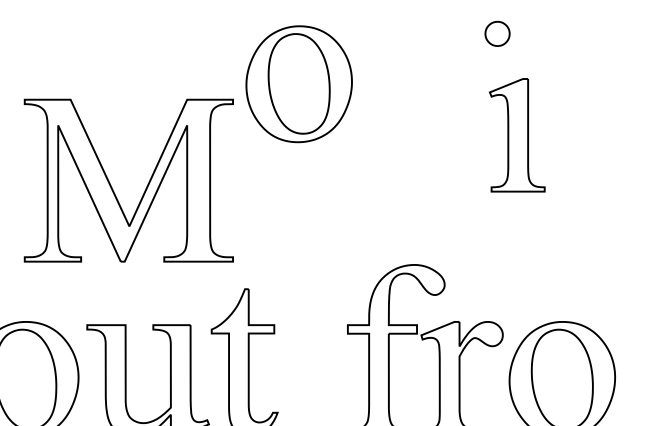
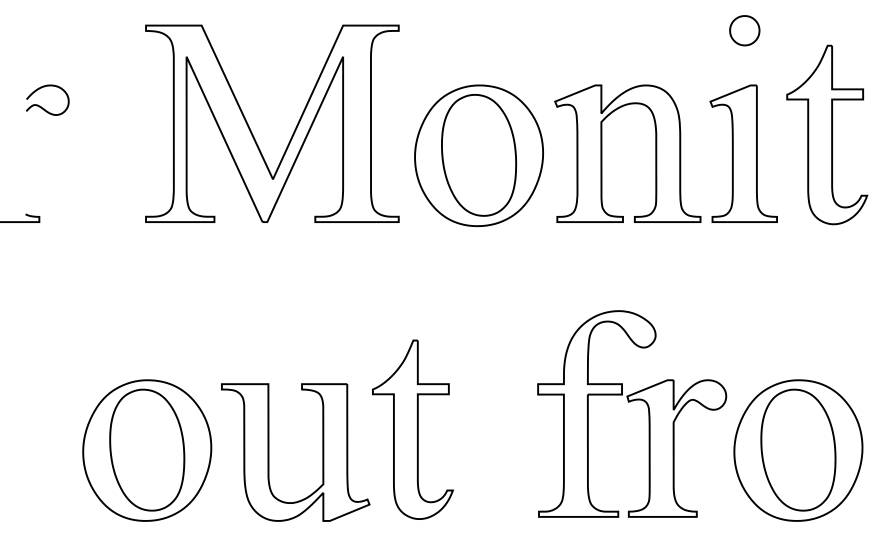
part: (497, 33) -> (744, 30), moved
part: (298, 84) -> (478, 155), moved
part: (586, 119) -> (827, 134), added
part: (400, 135) -> (602, 153), added
part: (112, 187) -> (252, 132), moved

